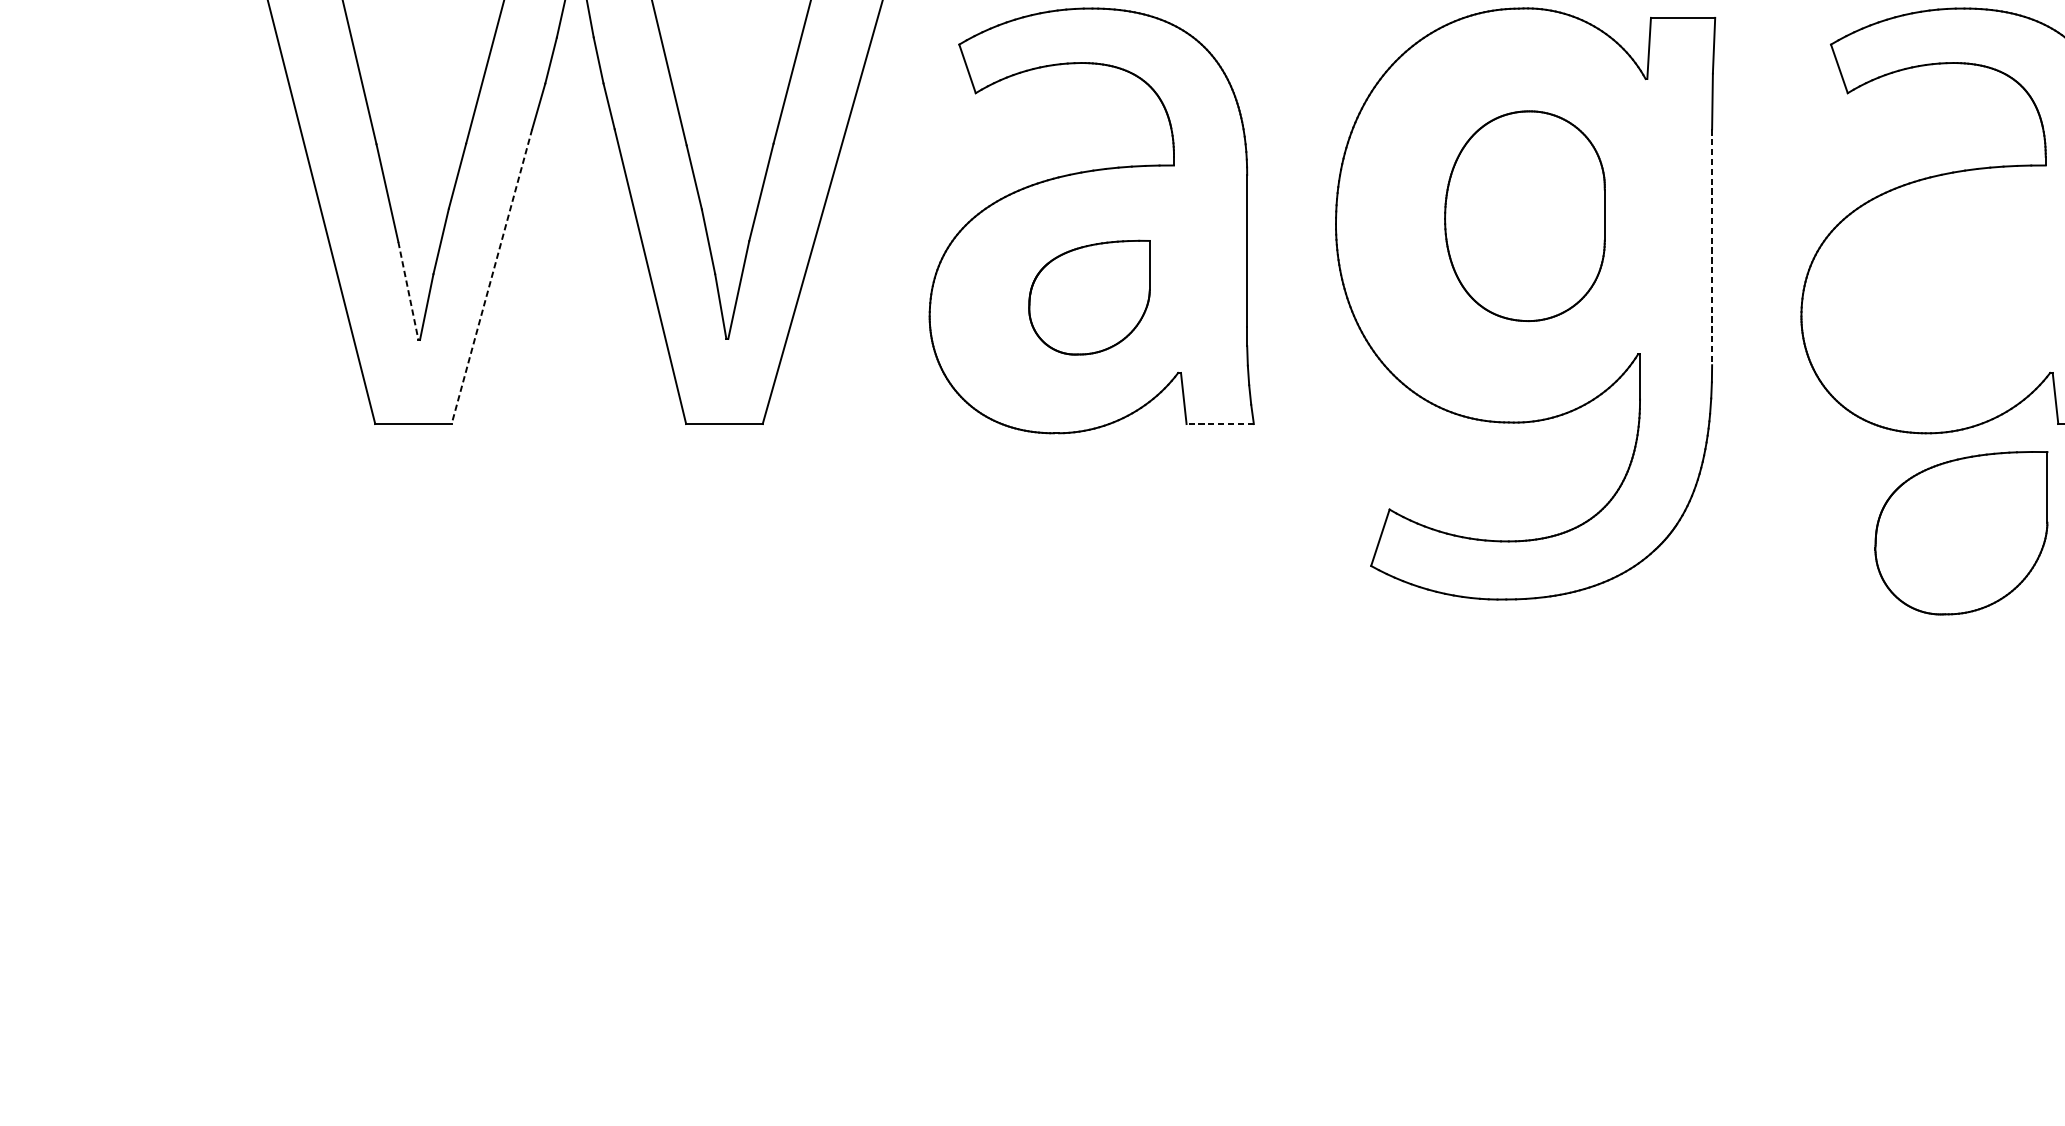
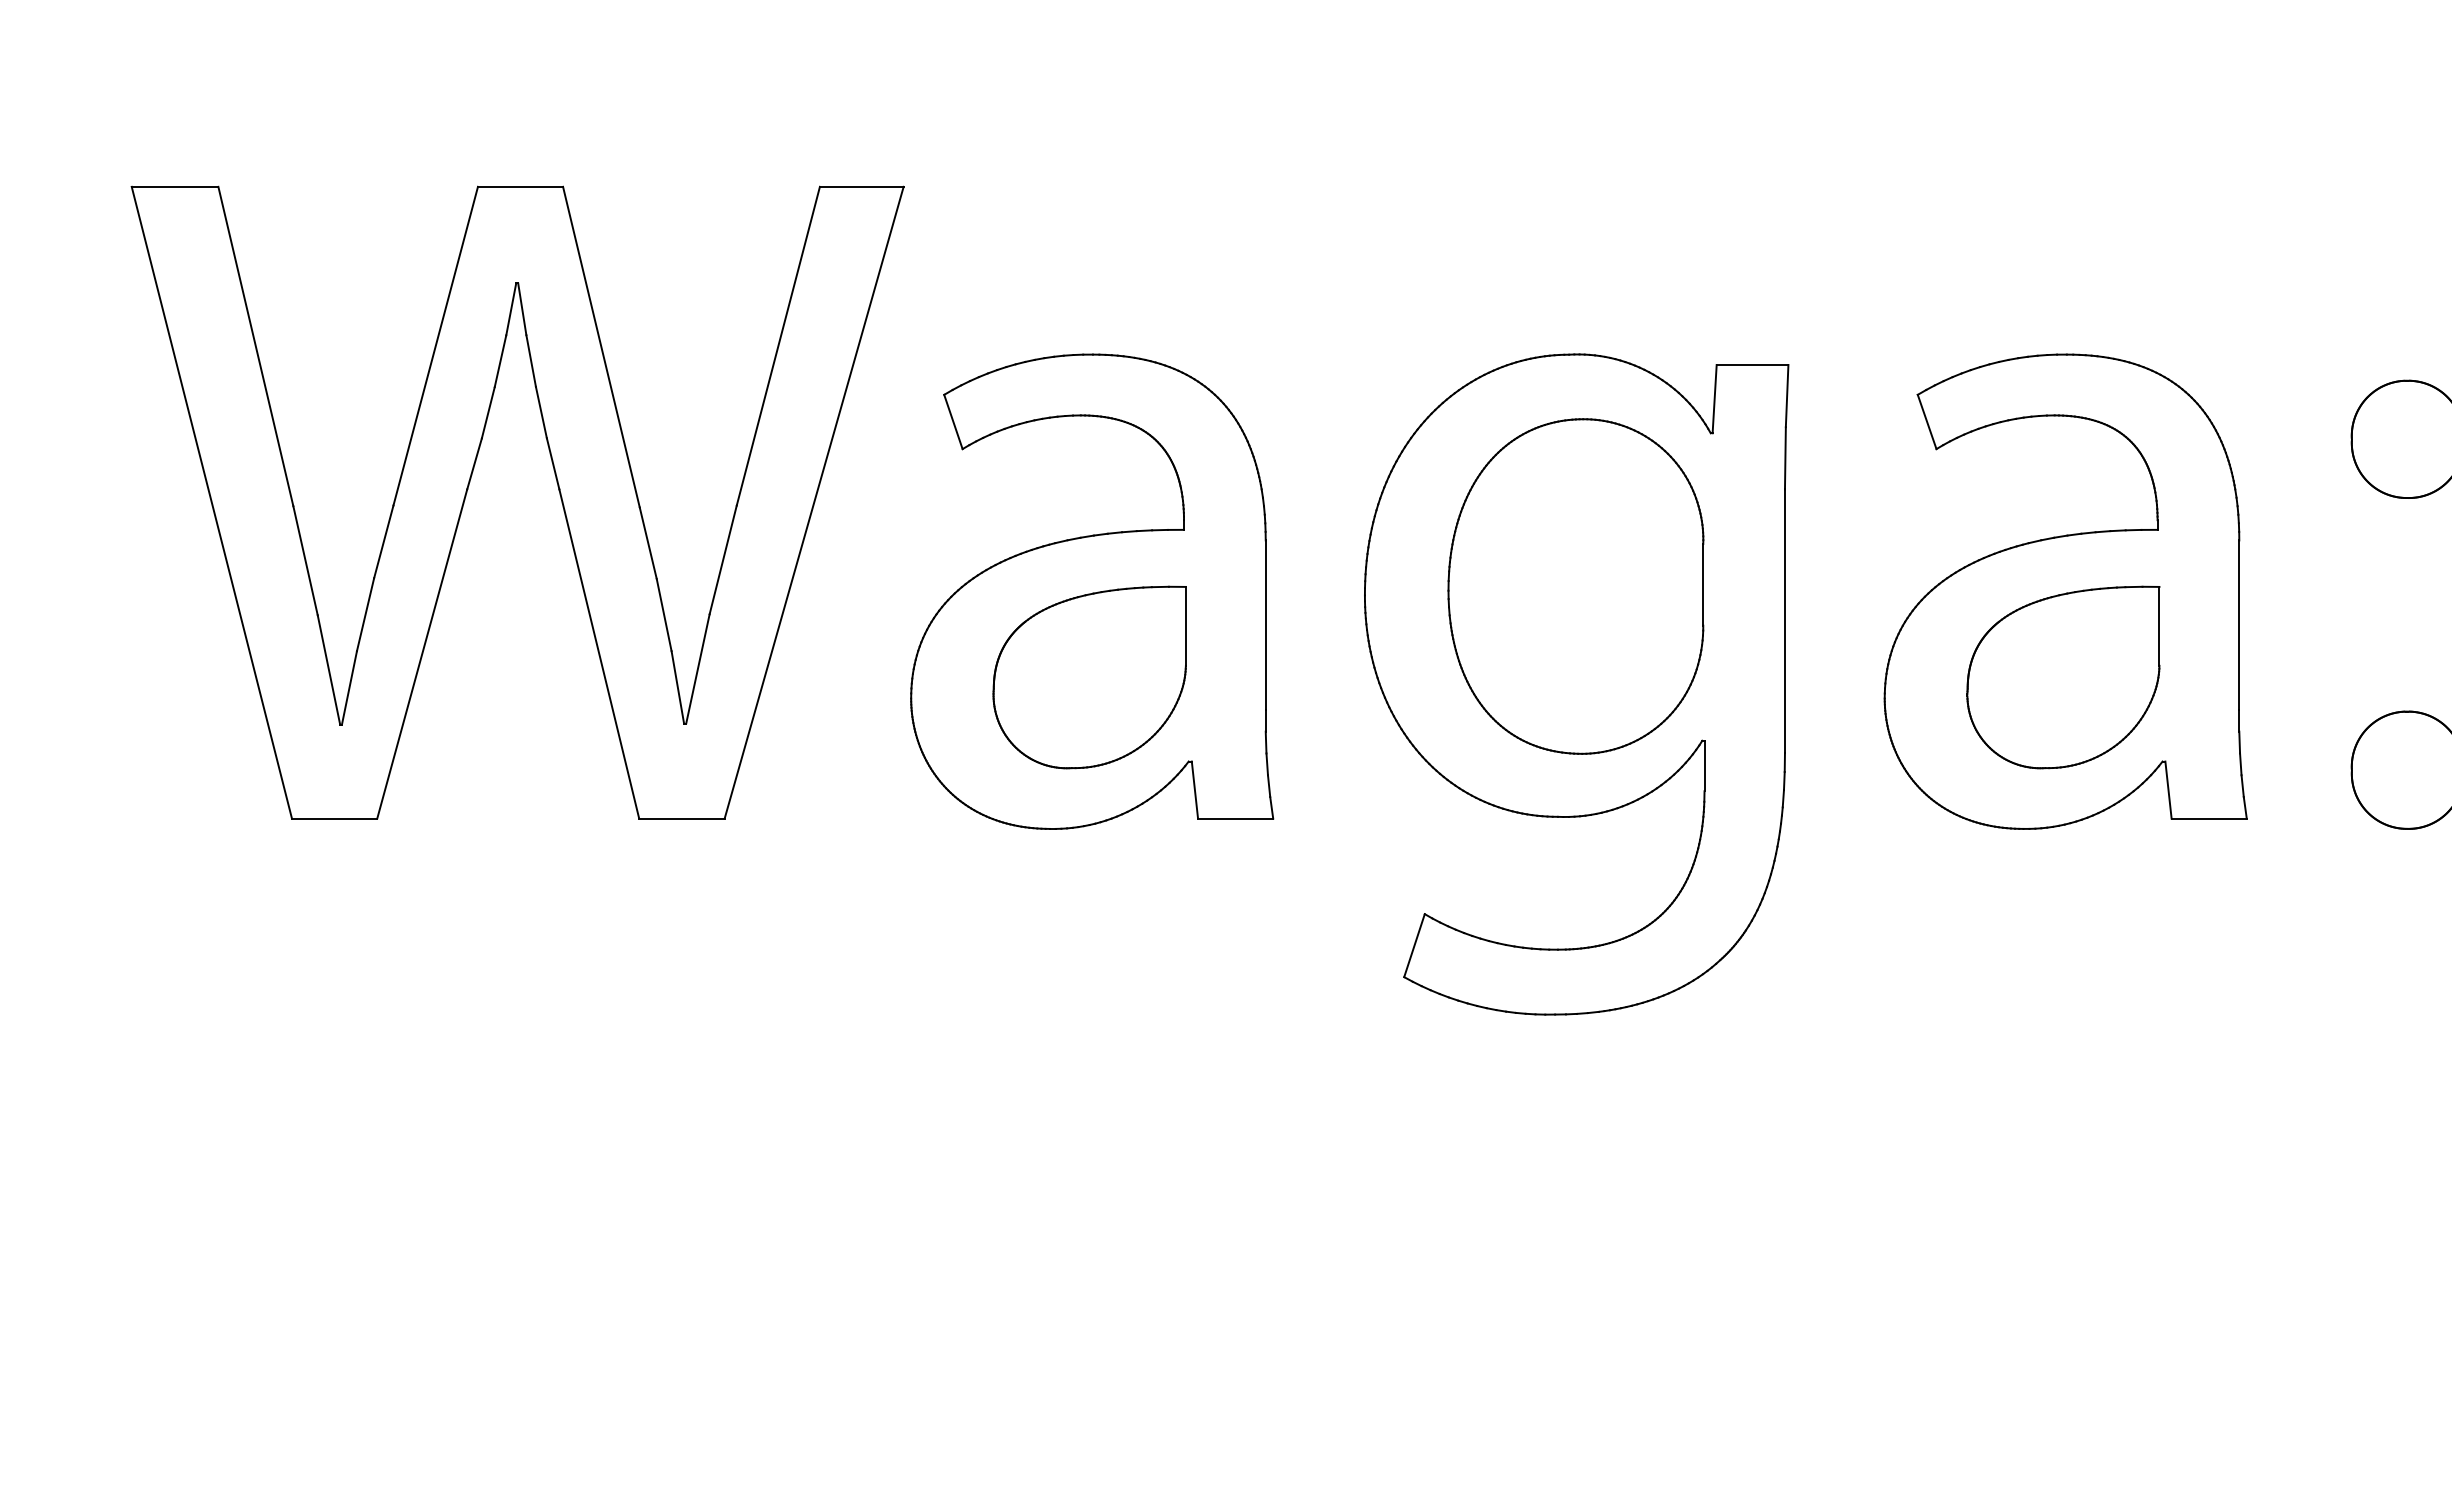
part: (1524, 216) -> (1575, 586), size x1.43
line: (1711, 247) -> (1784, 621), dashed -> solid
line: (492, 276) -> (422, 653), dashed -> solid
line: (407, 291) -> (328, 670), dashed -> solid
part: (1089, 297) -> (1089, 677), size x1.43
line: (1220, 423) -> (1235, 818), dashed -> solid
part: (1961, 533) -> (2063, 677), moved

